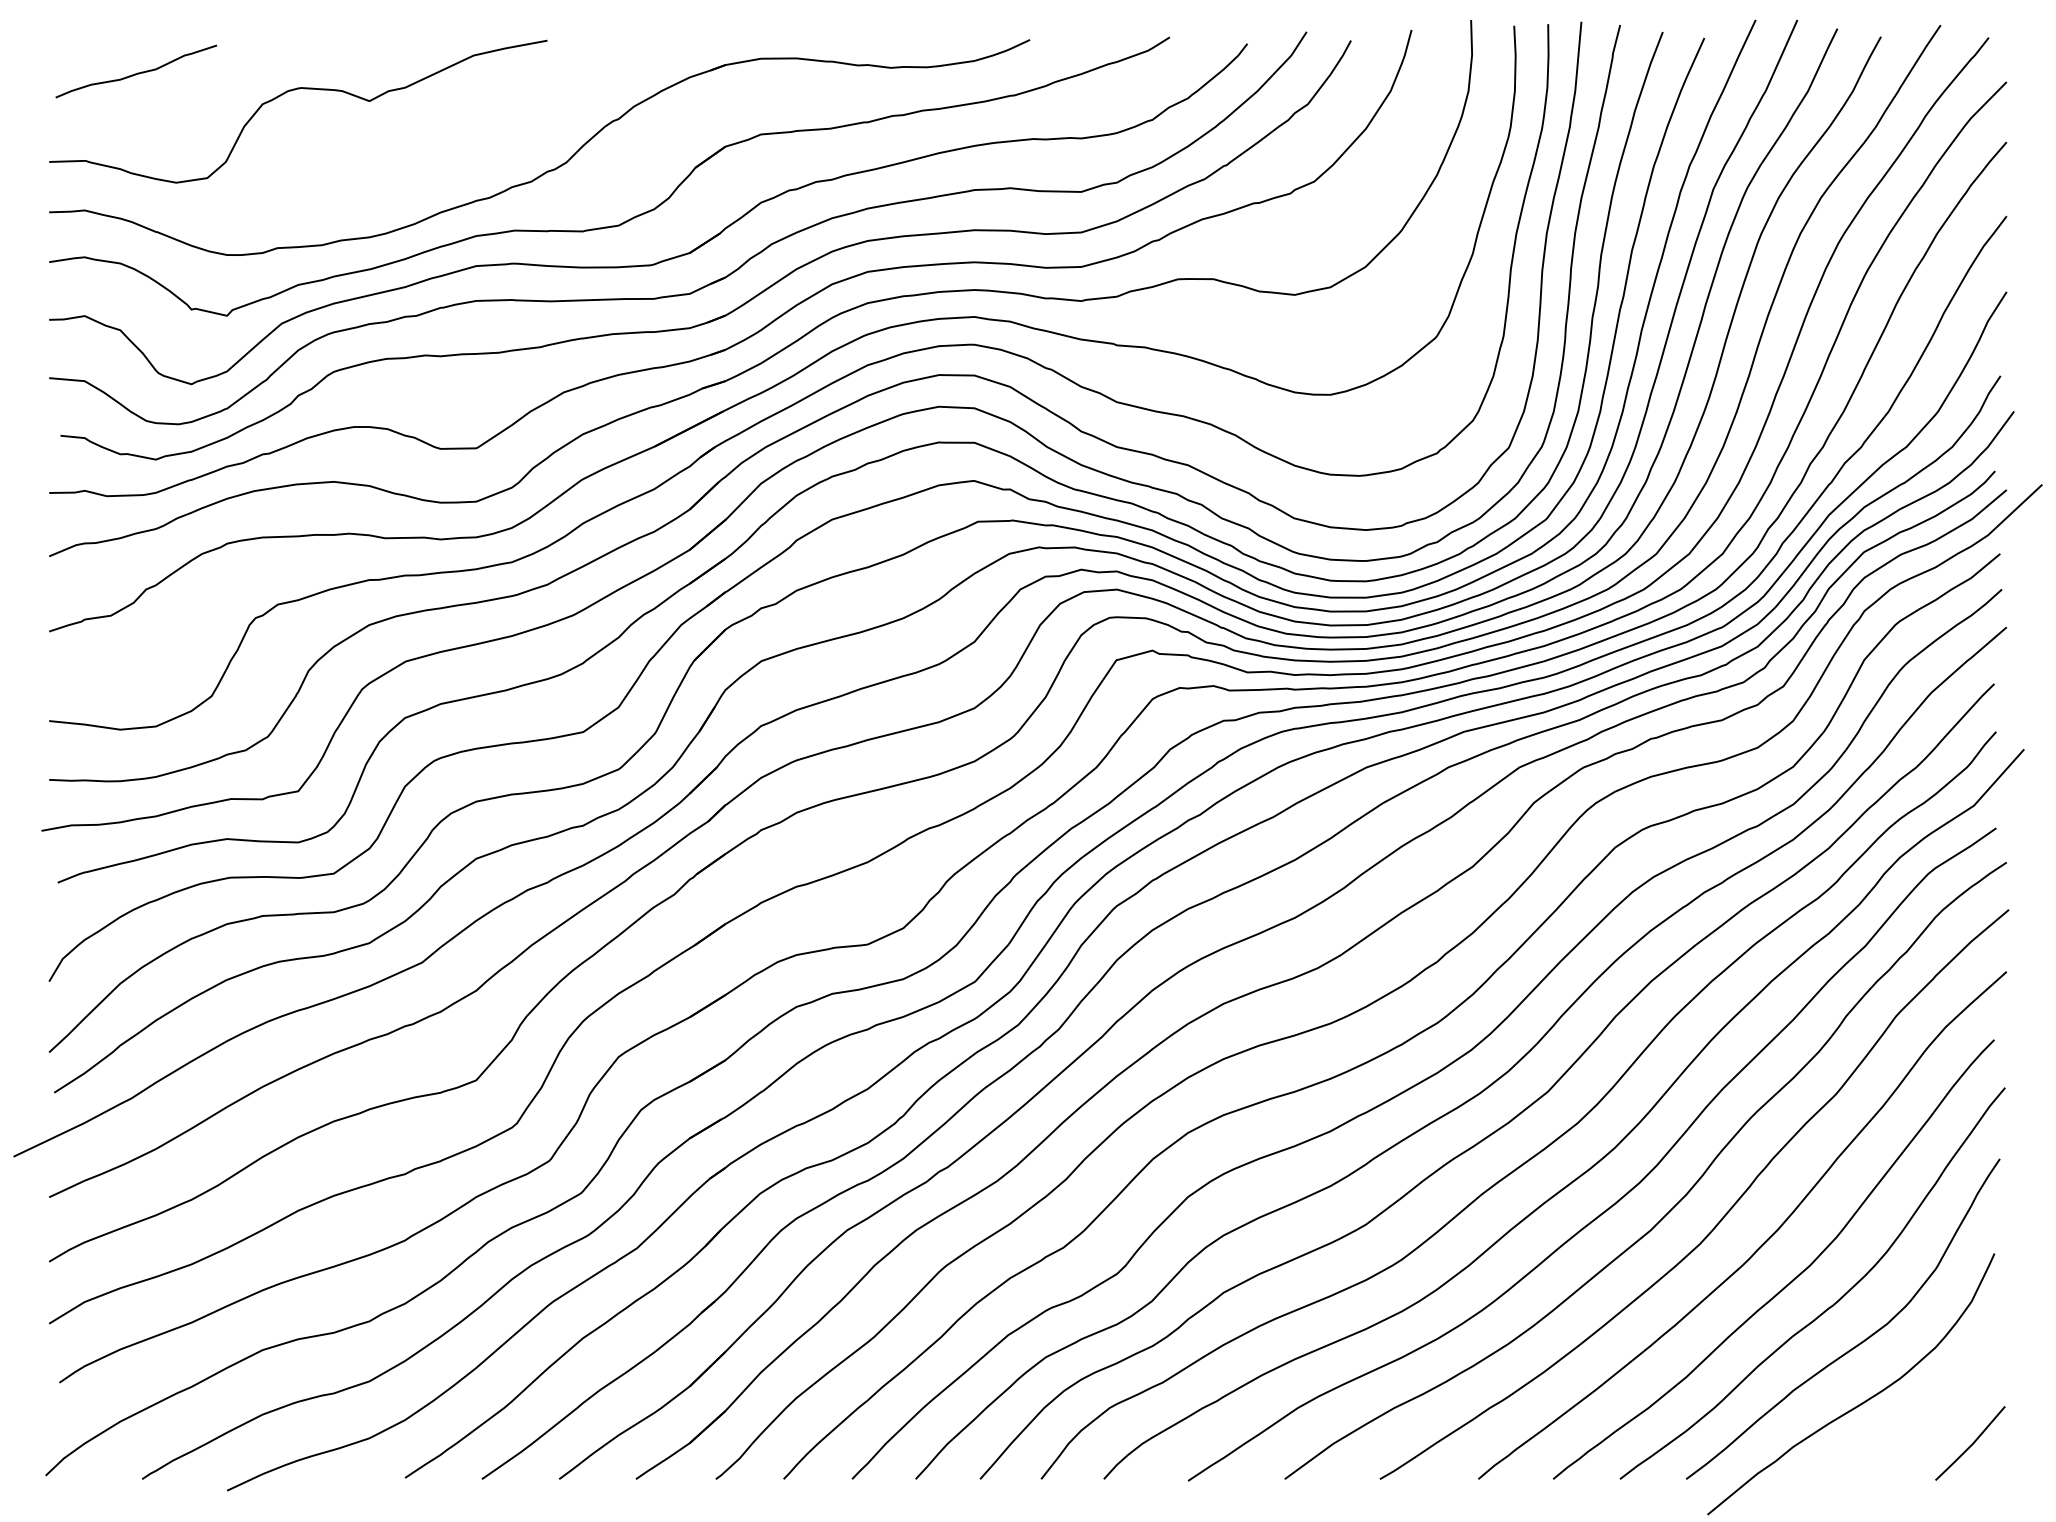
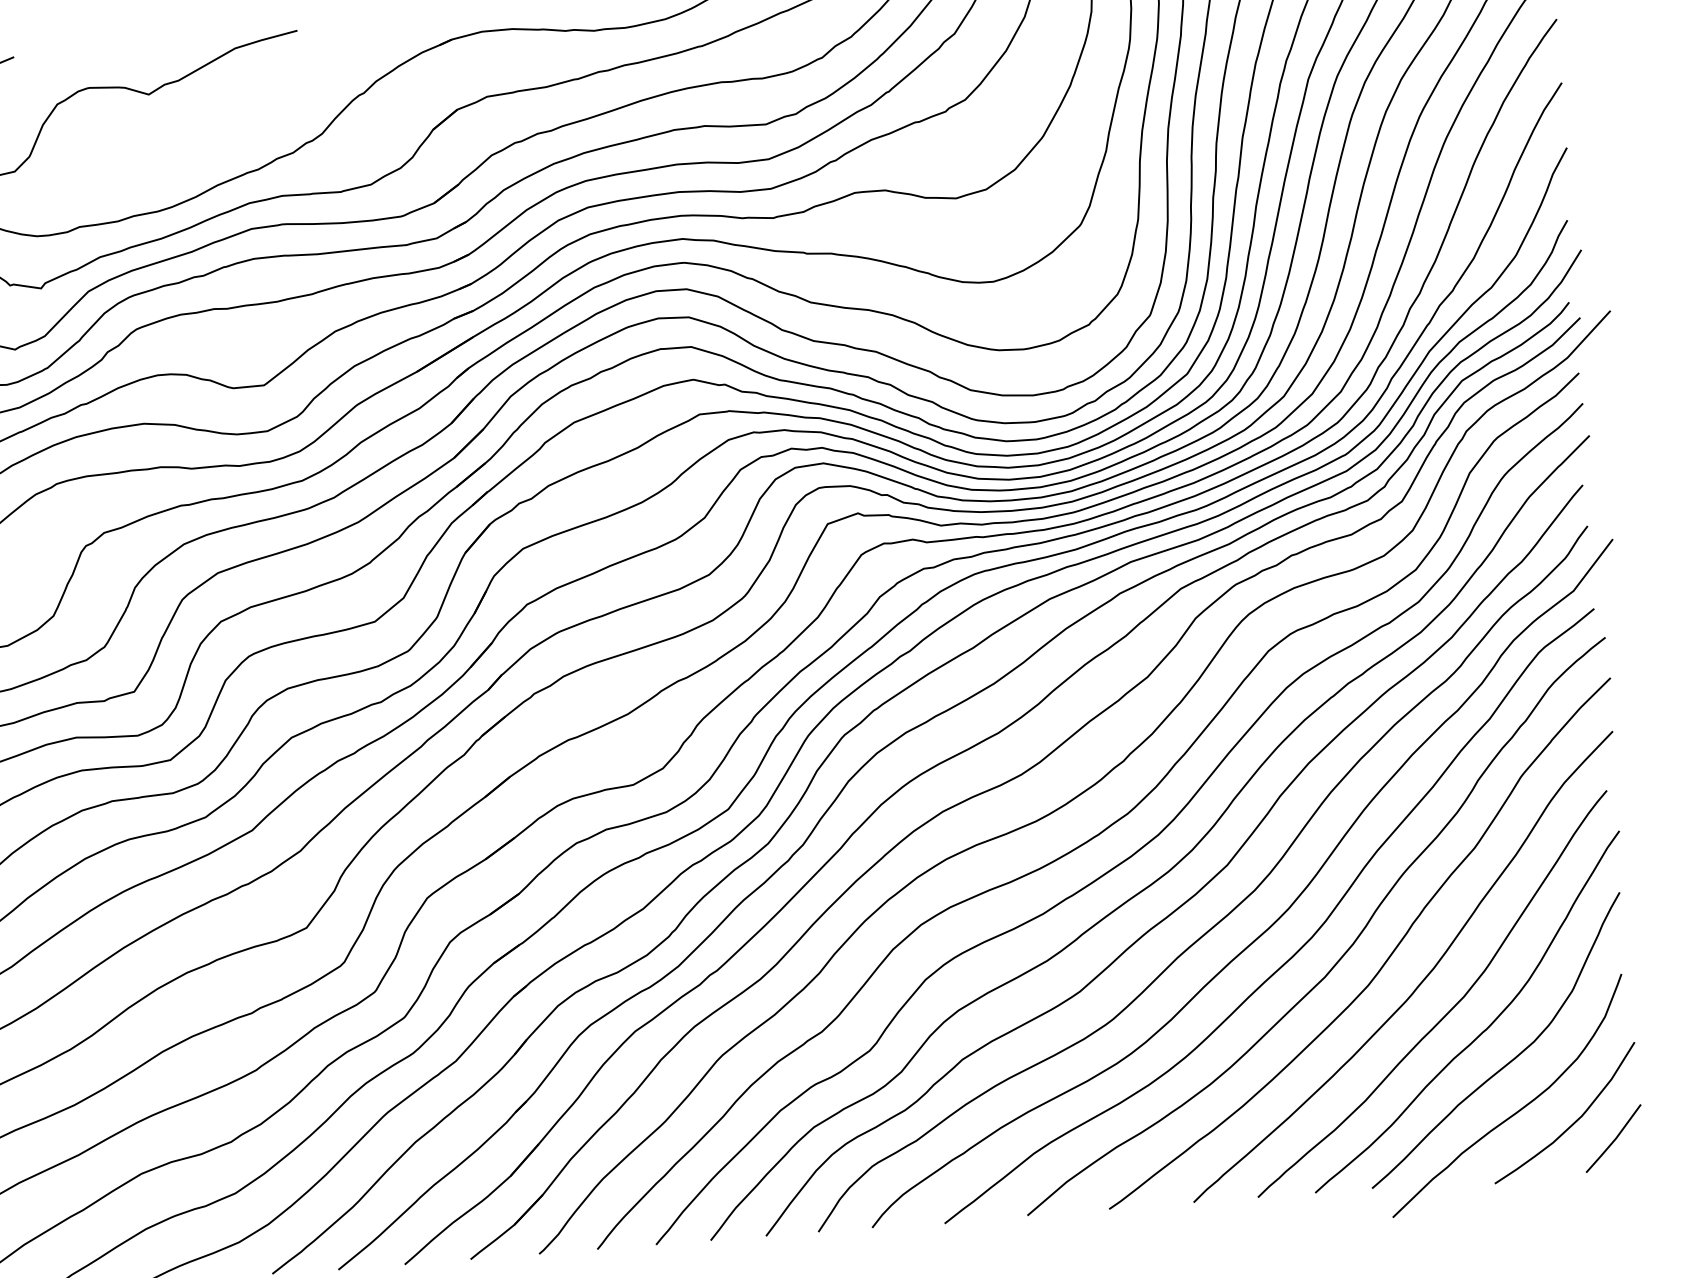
curve: (1927, 1419) -> (1575, 1120), added

